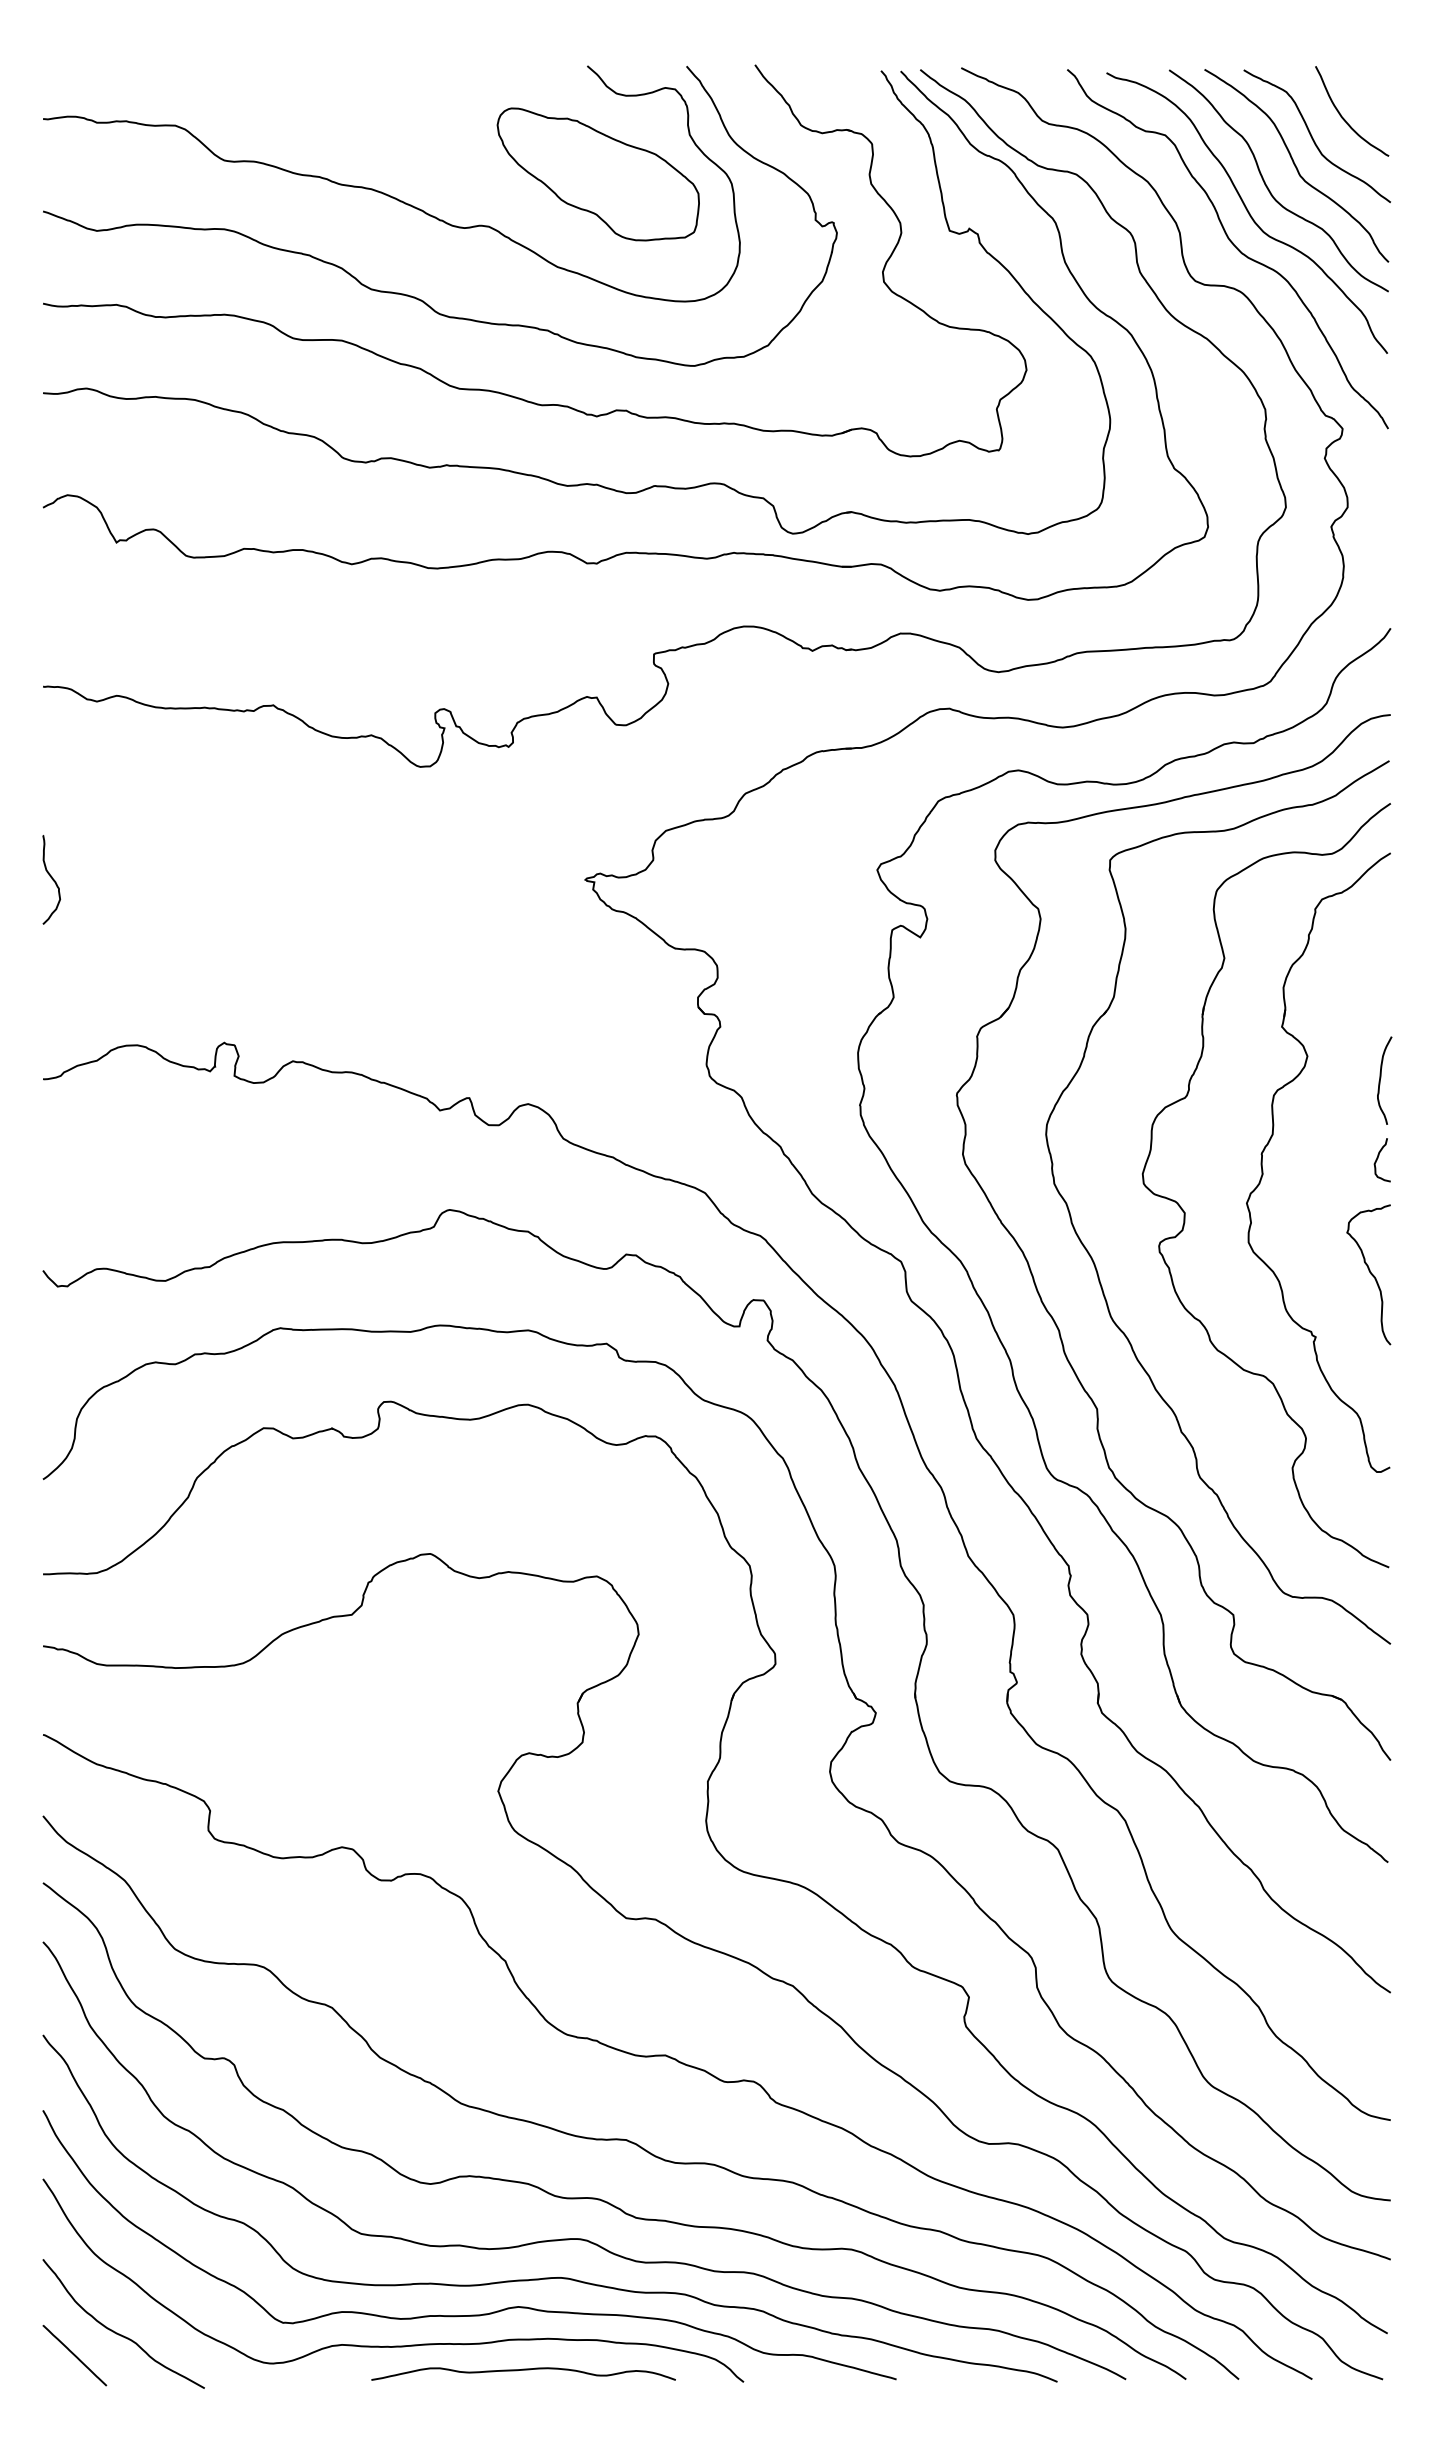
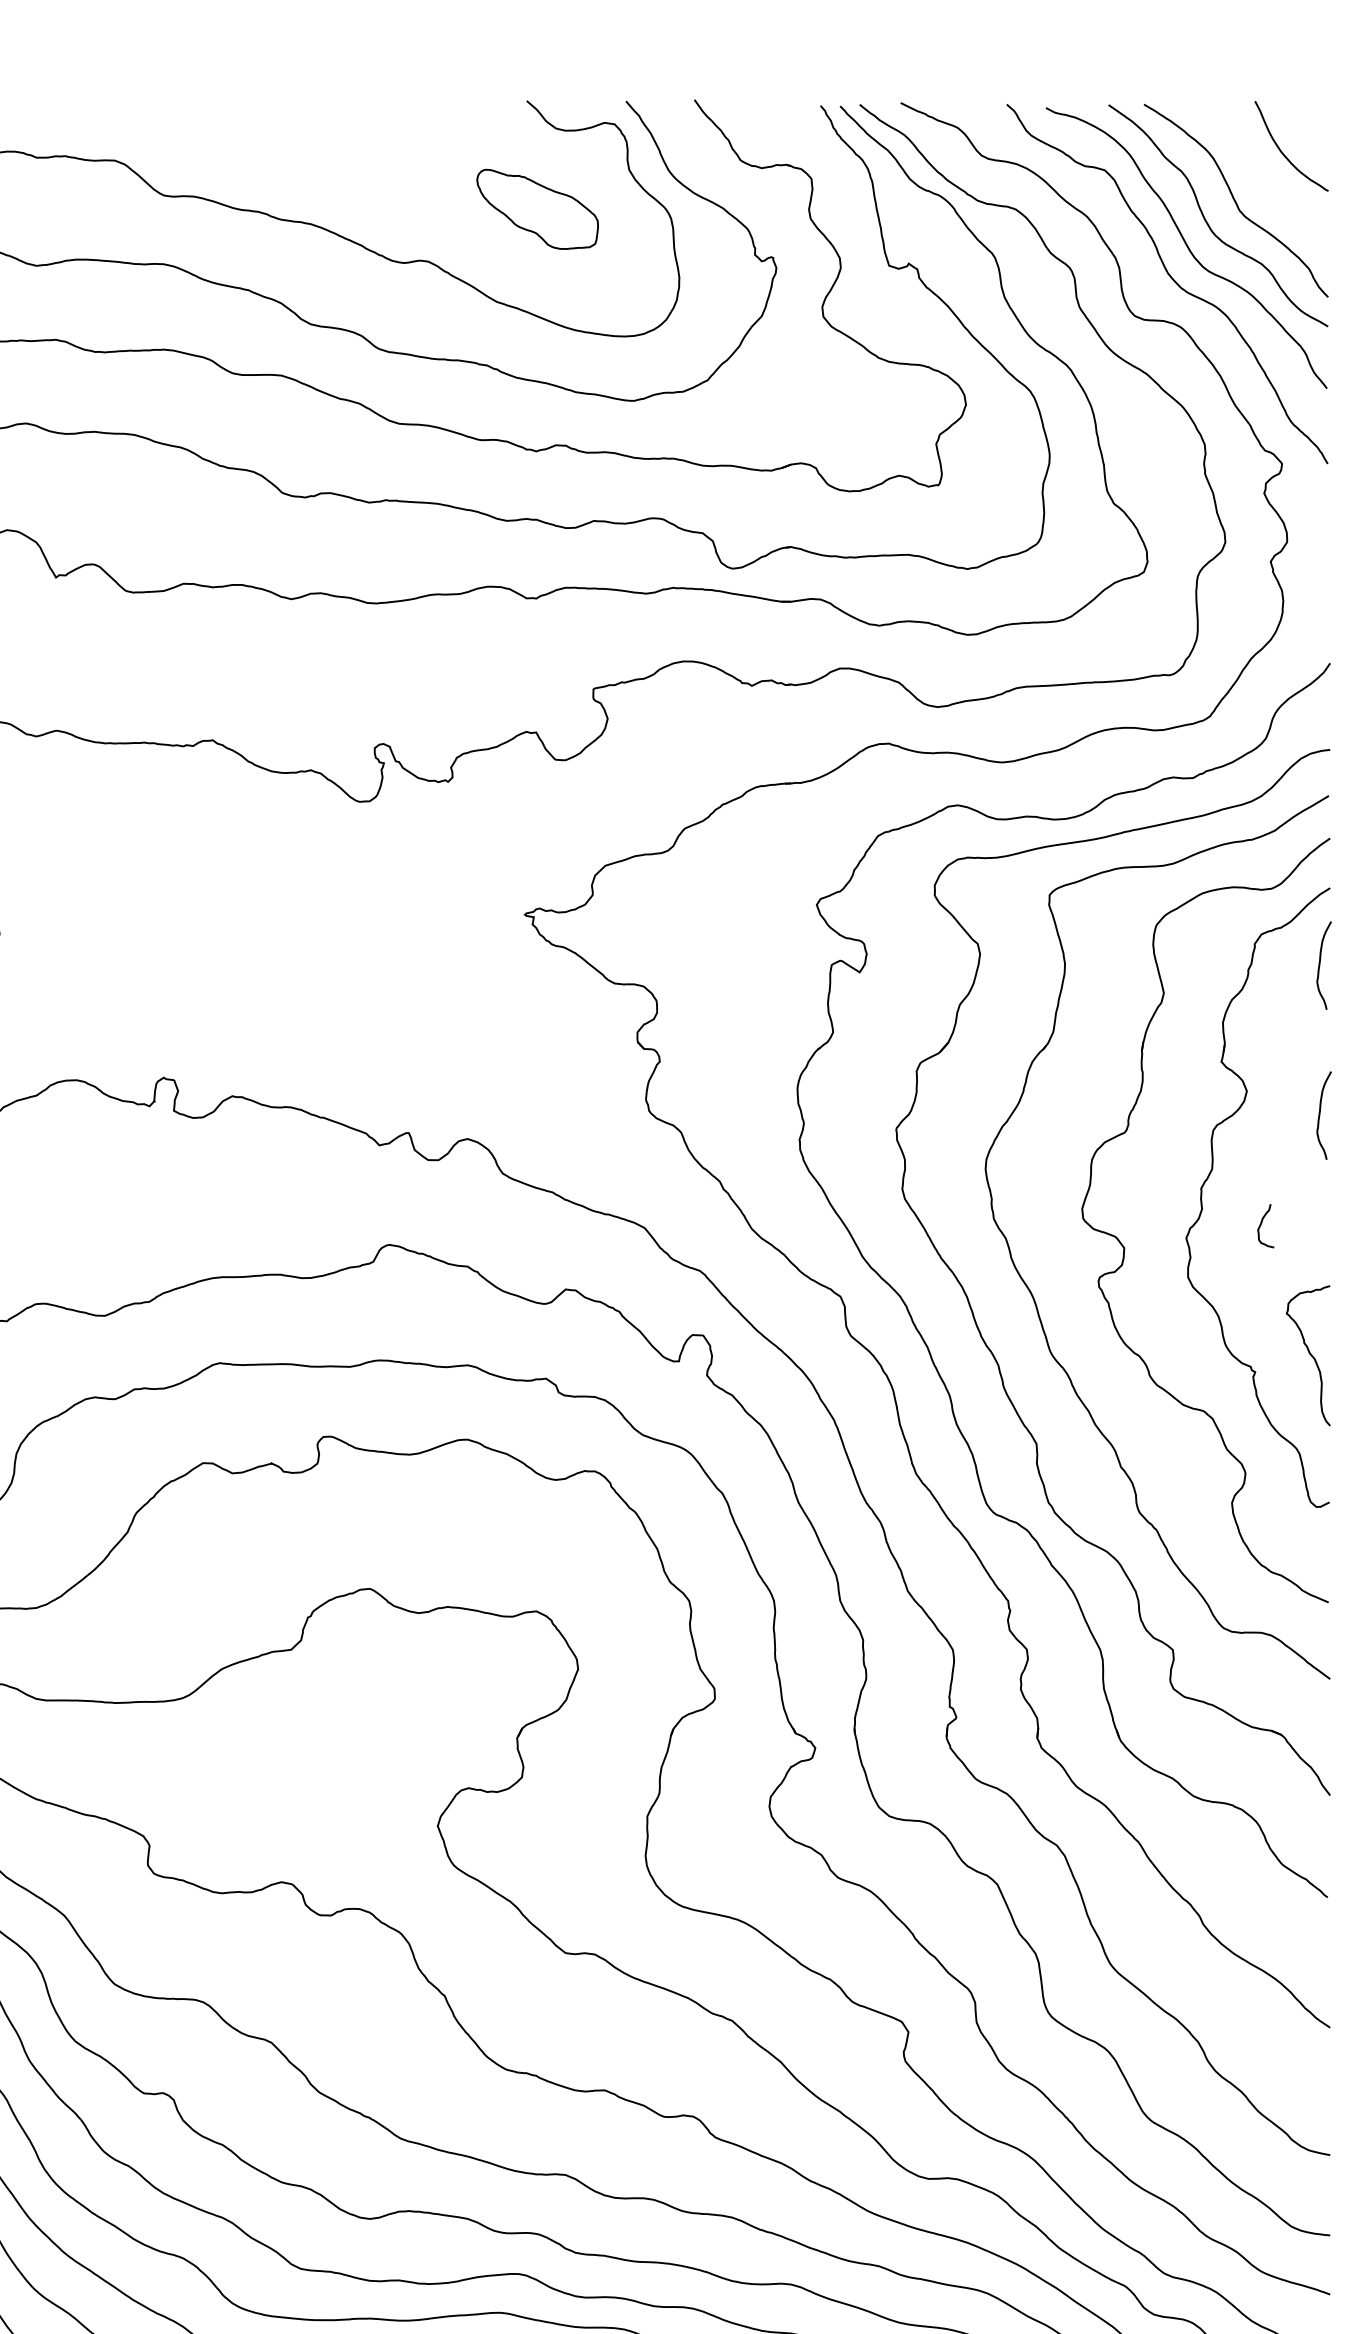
curve: (1313, 138) -> (1252, 173), removed
part: (597, 174) -> (536, 209), size x0.6
curve: (1381, 928) -> (1320, 963), added
curve: (1378, 1158) -> (1261, 1224), moved
curve: (1370, 1274) -> (1309, 1355), moved

